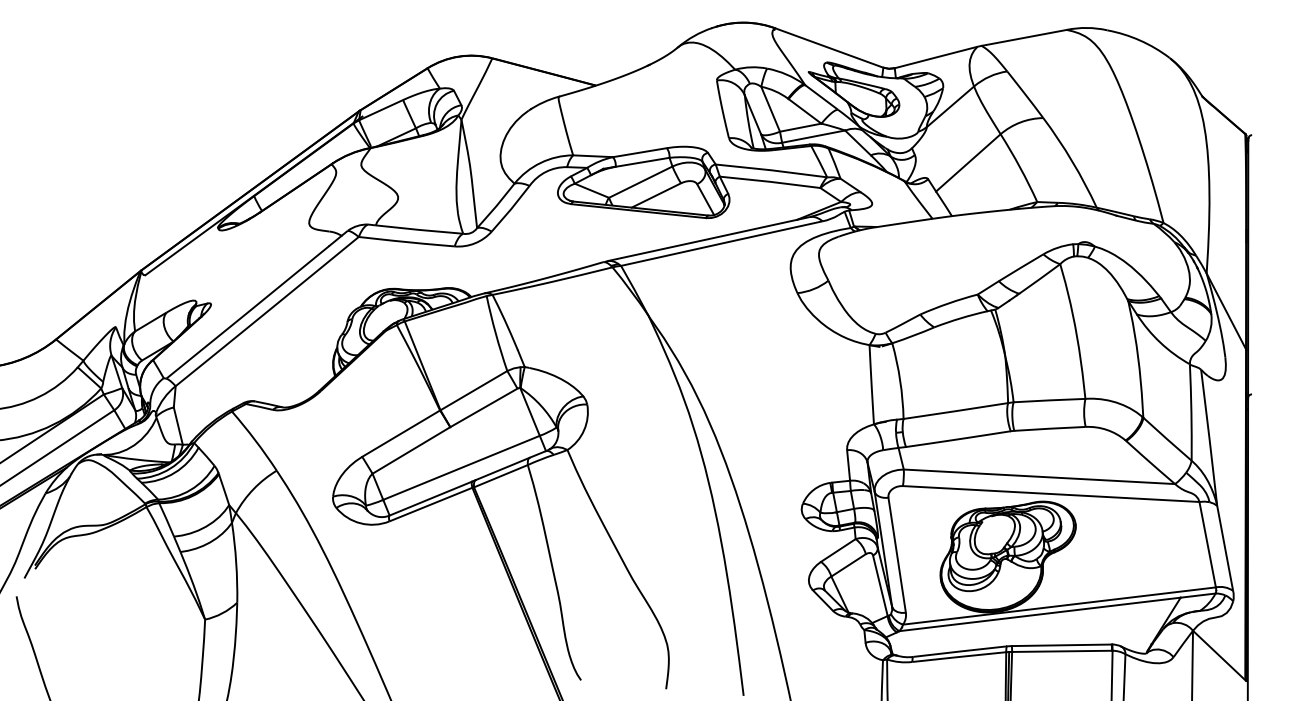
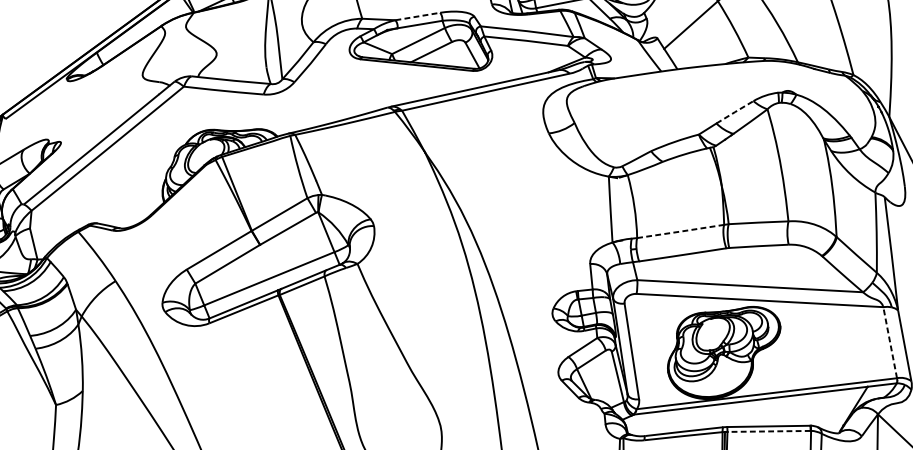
line: (640, 152) -> (418, 16), solid -> dashed
line: (1021, 267) -> (735, 112), solid -> dashed
line: (955, 411) -> (680, 231), solid -> dashed
line: (1207, 544) -> (890, 342), solid -> dashed
line: (1062, 651) -> (769, 431), solid -> dashed

